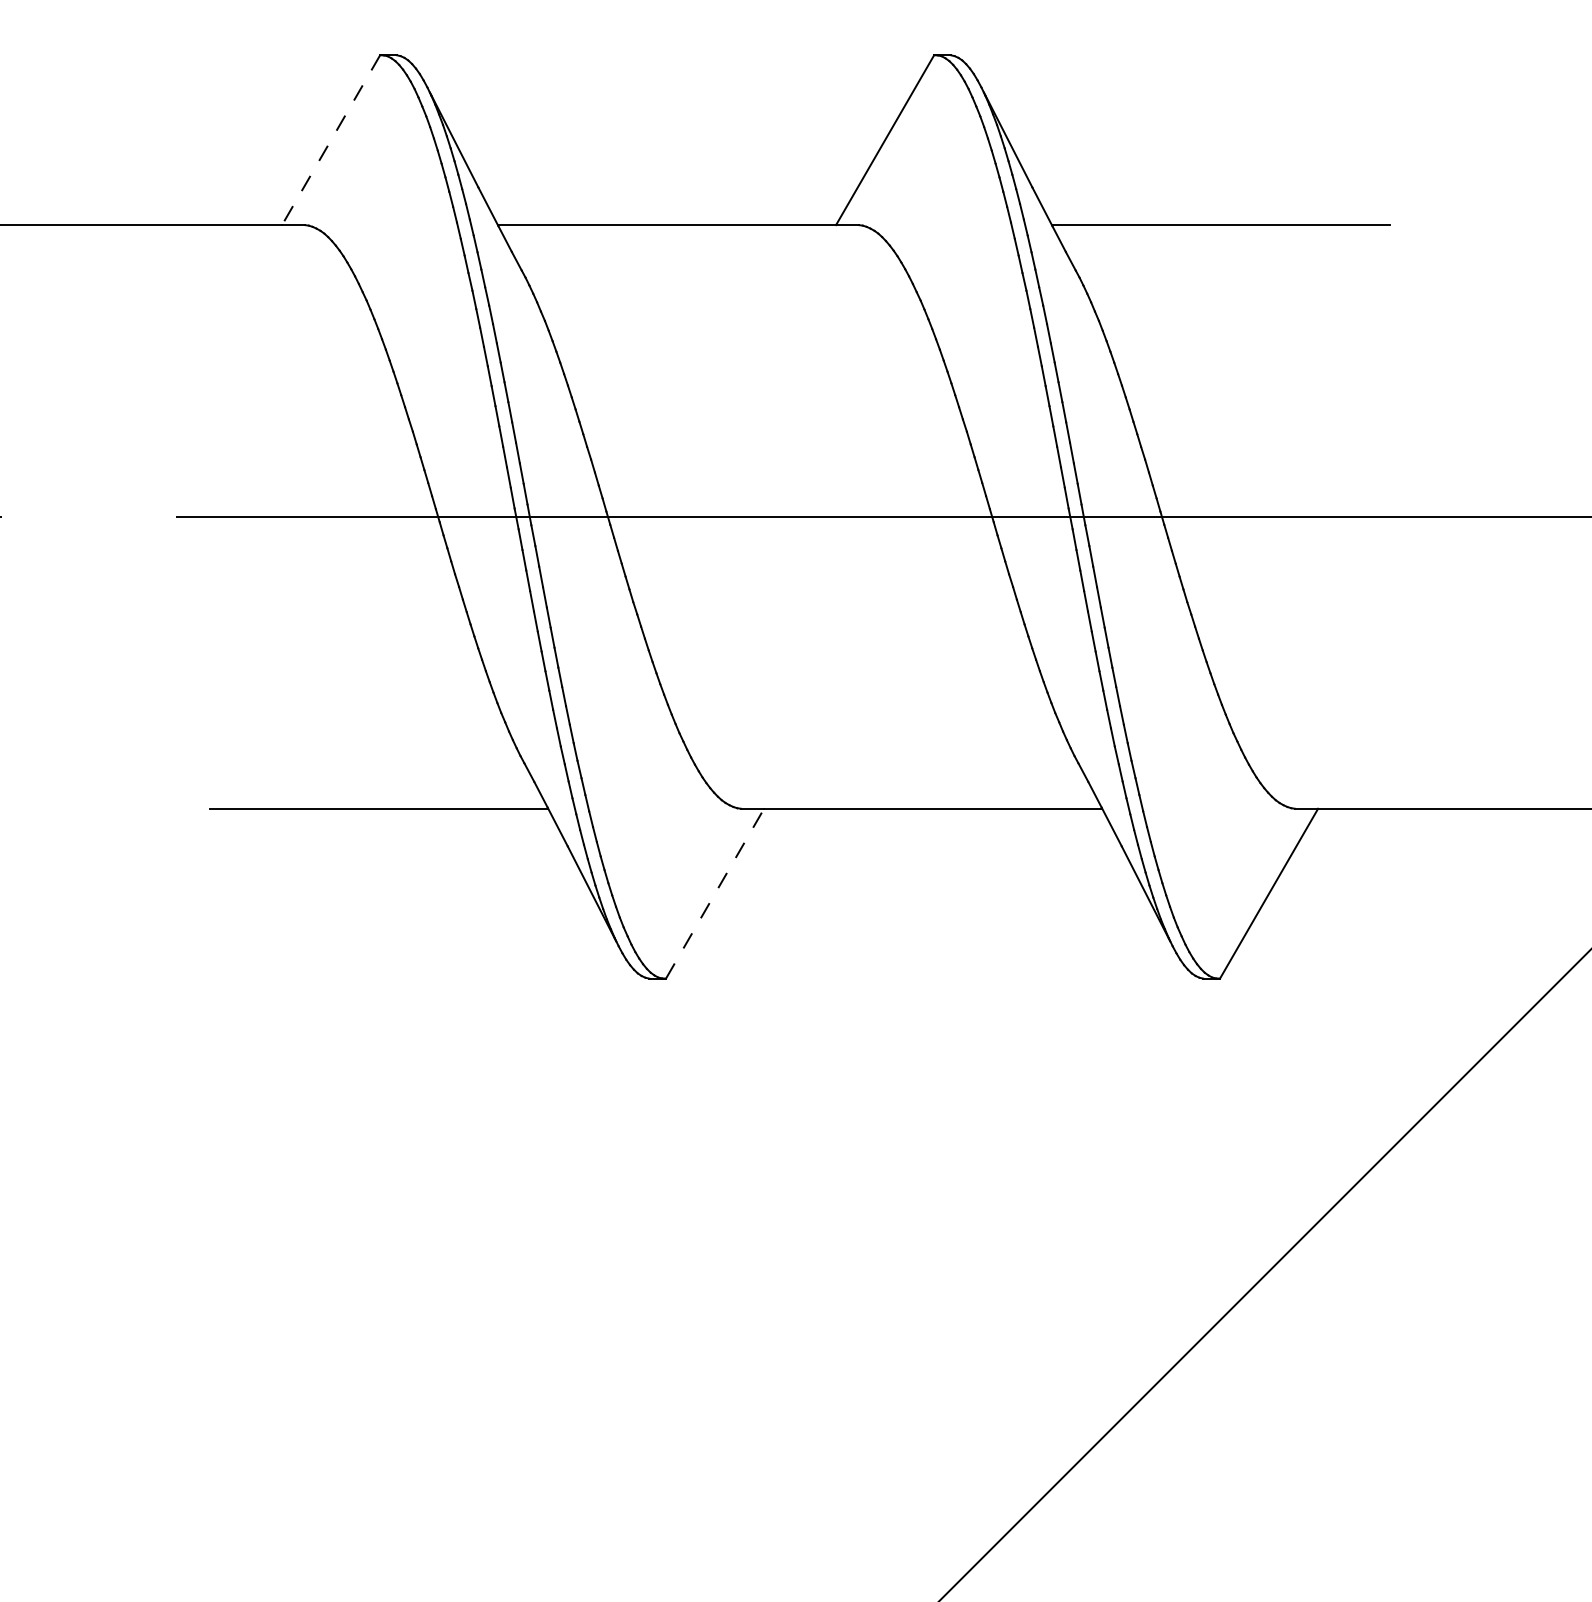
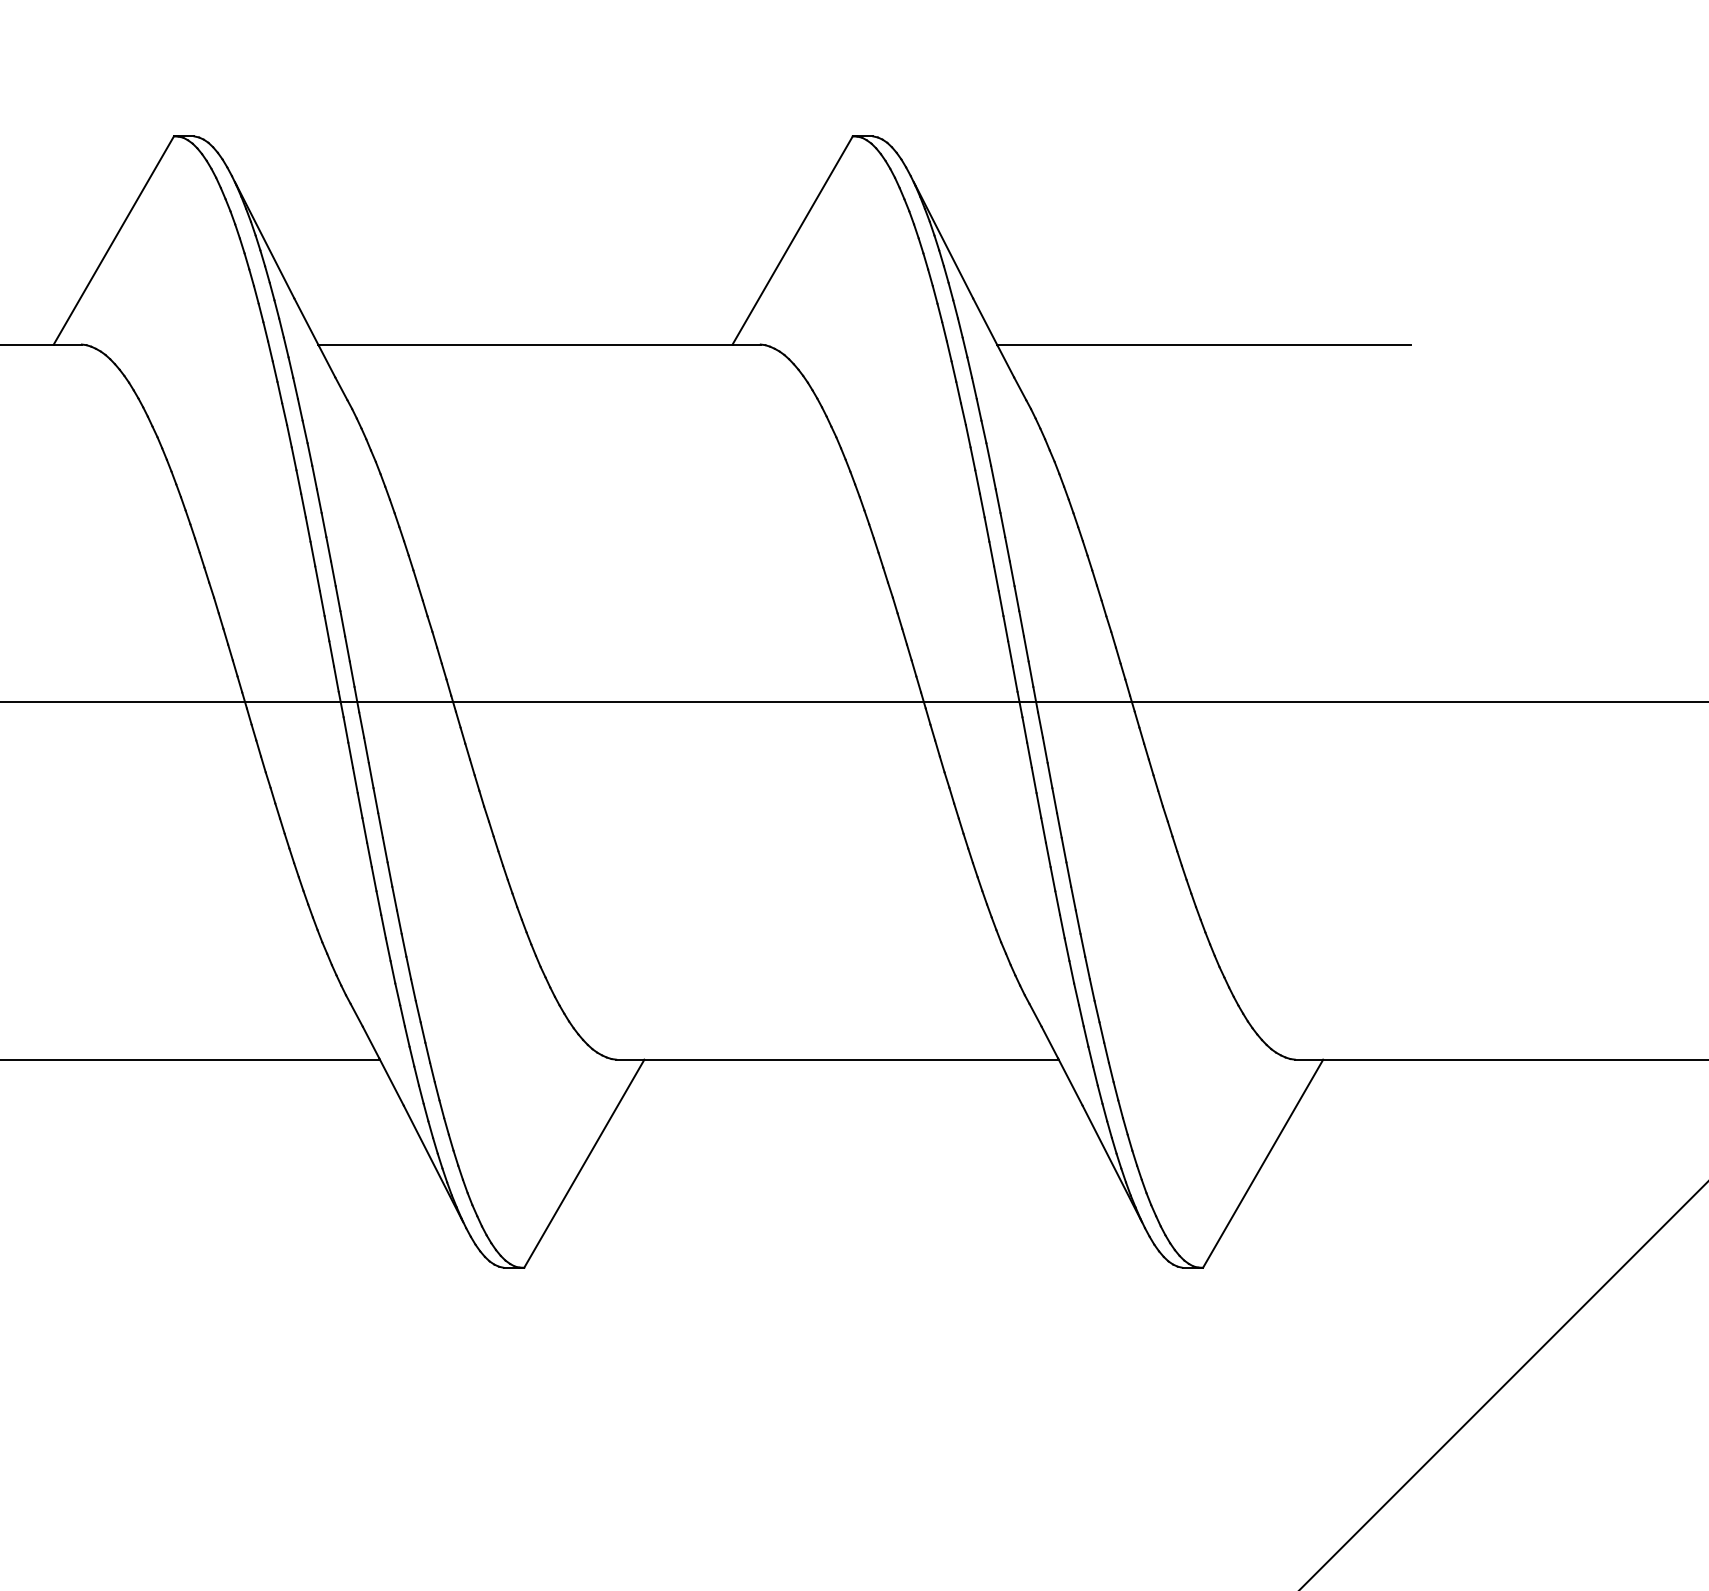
line: (330, 140) -> (113, 240), dashed -> solid
line: (715, 893) -> (584, 1163), dashed -> solid

